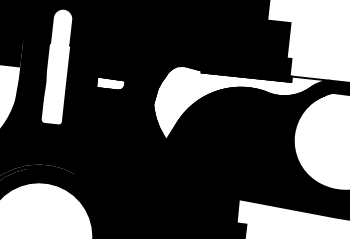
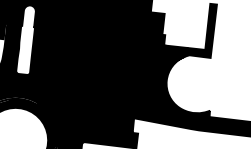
fill: (109, 83) -> (57, 49), added
fill: (241, 103) -> (135, 61), added

